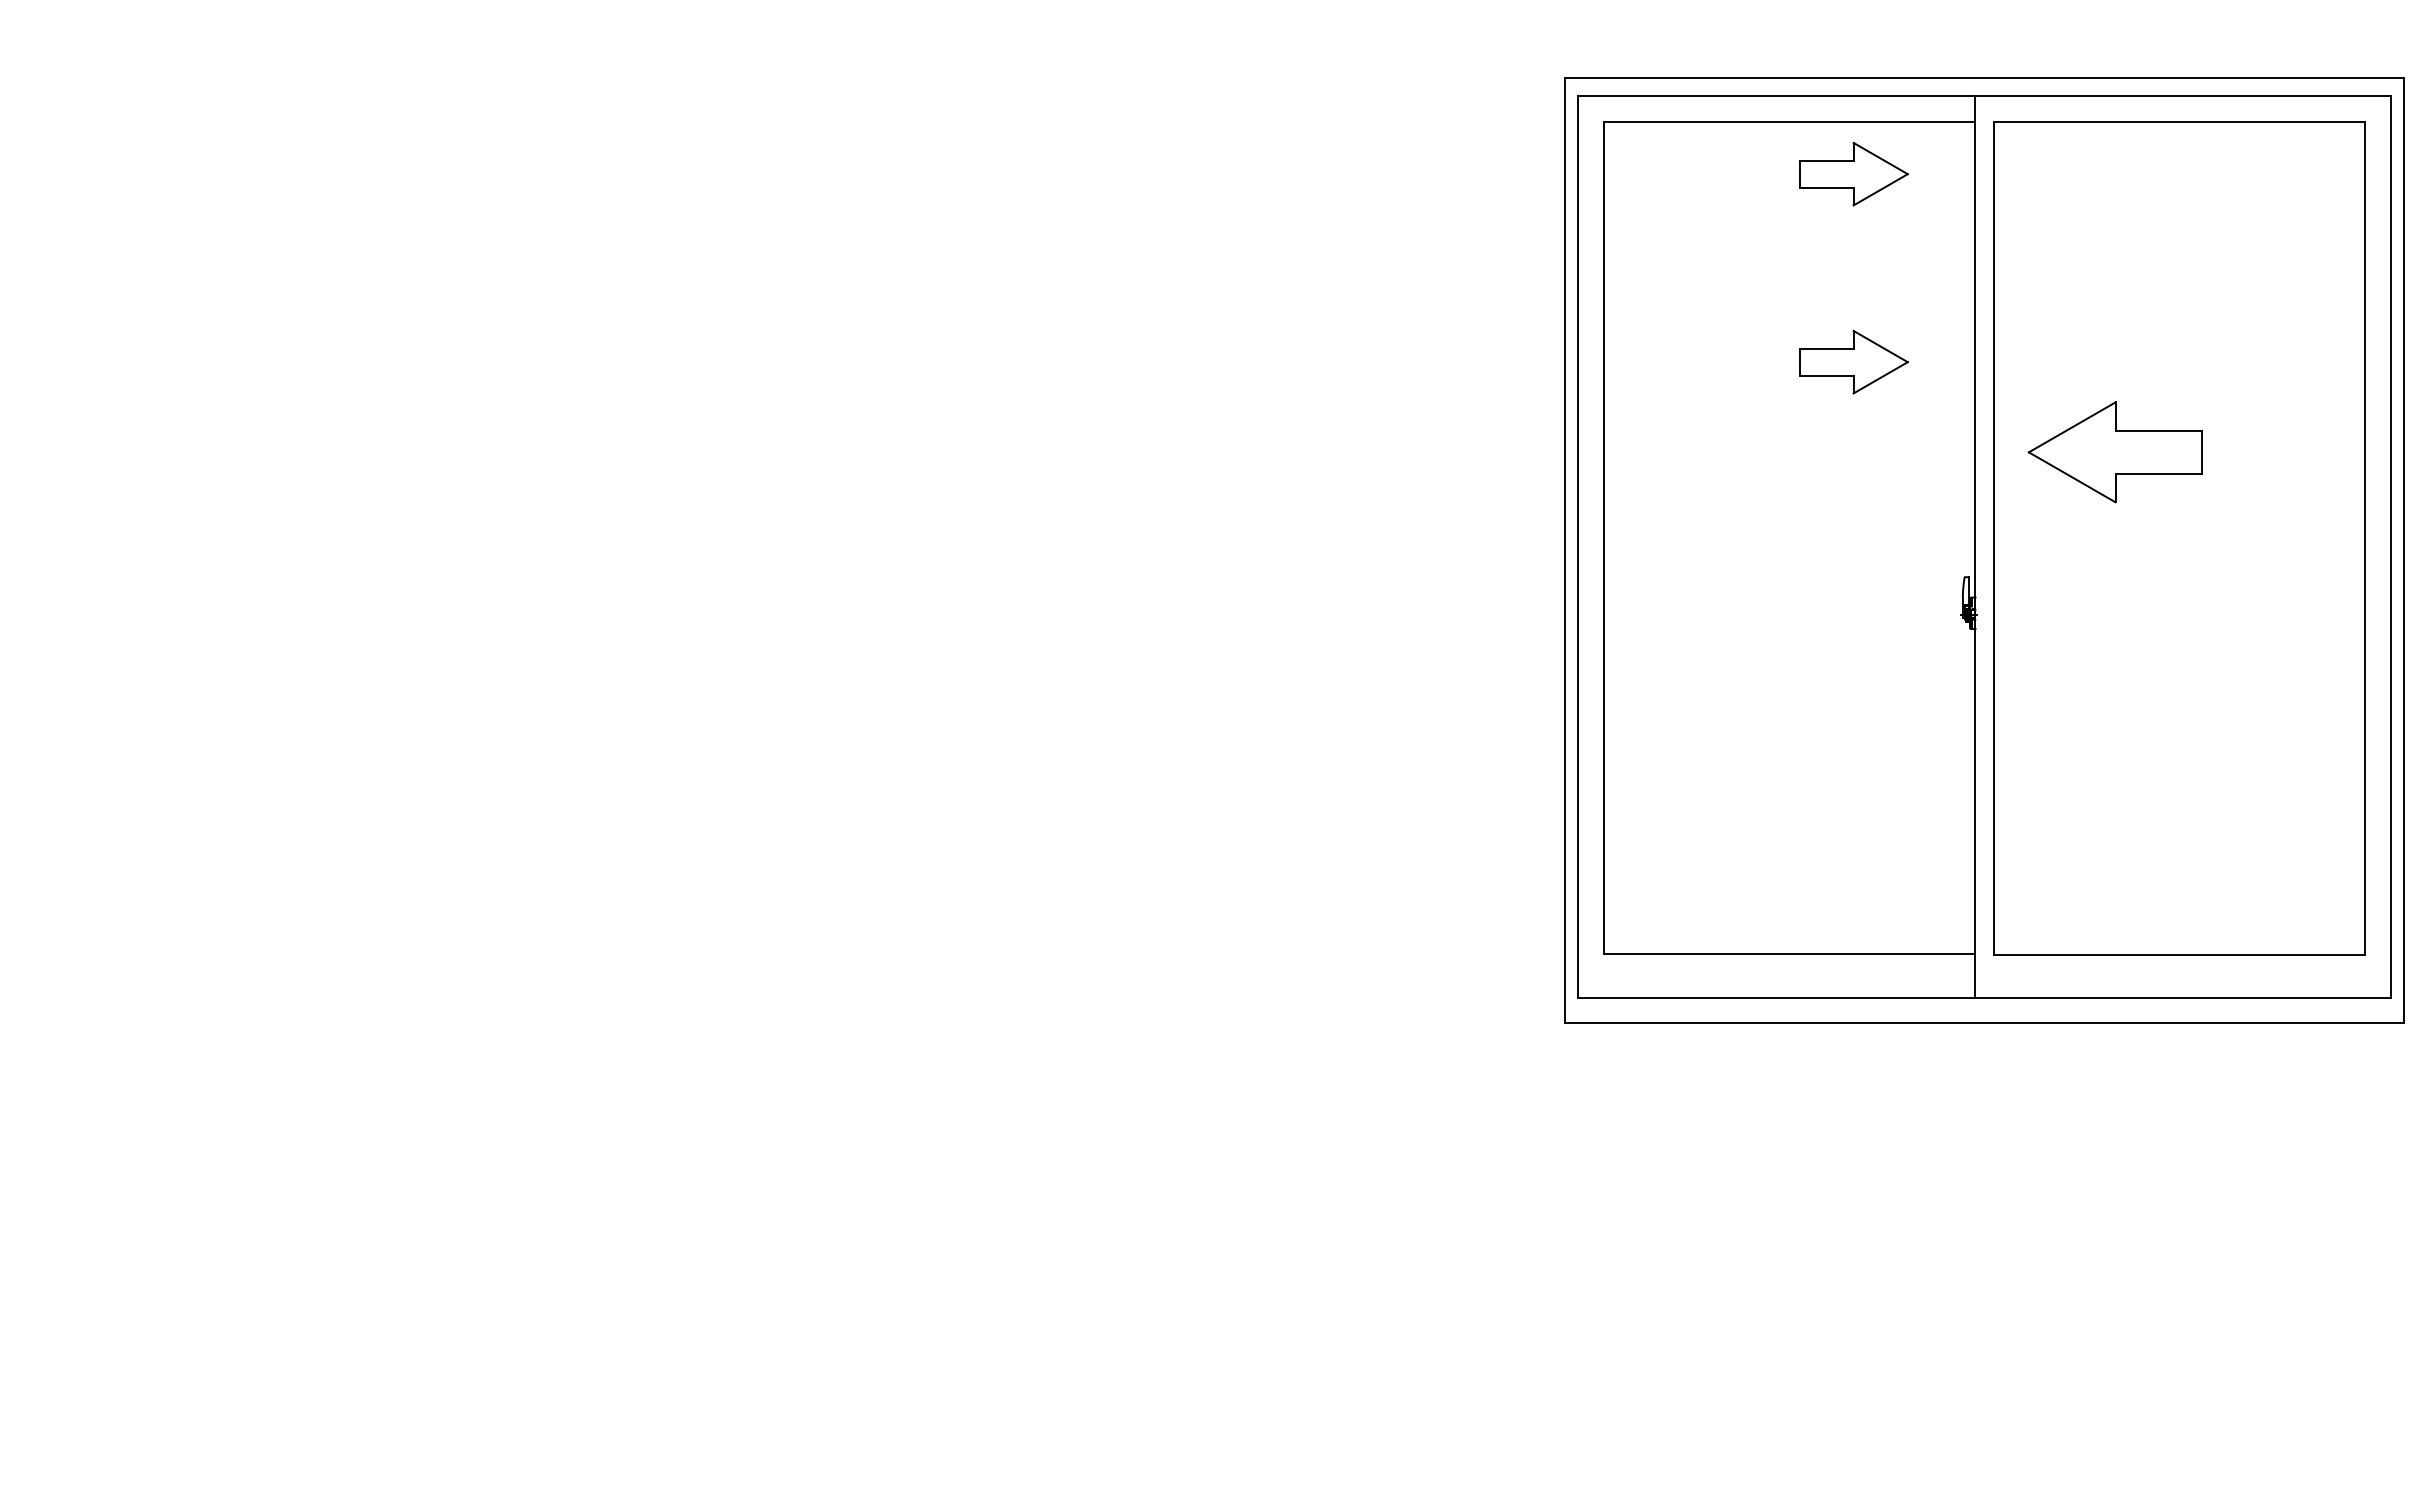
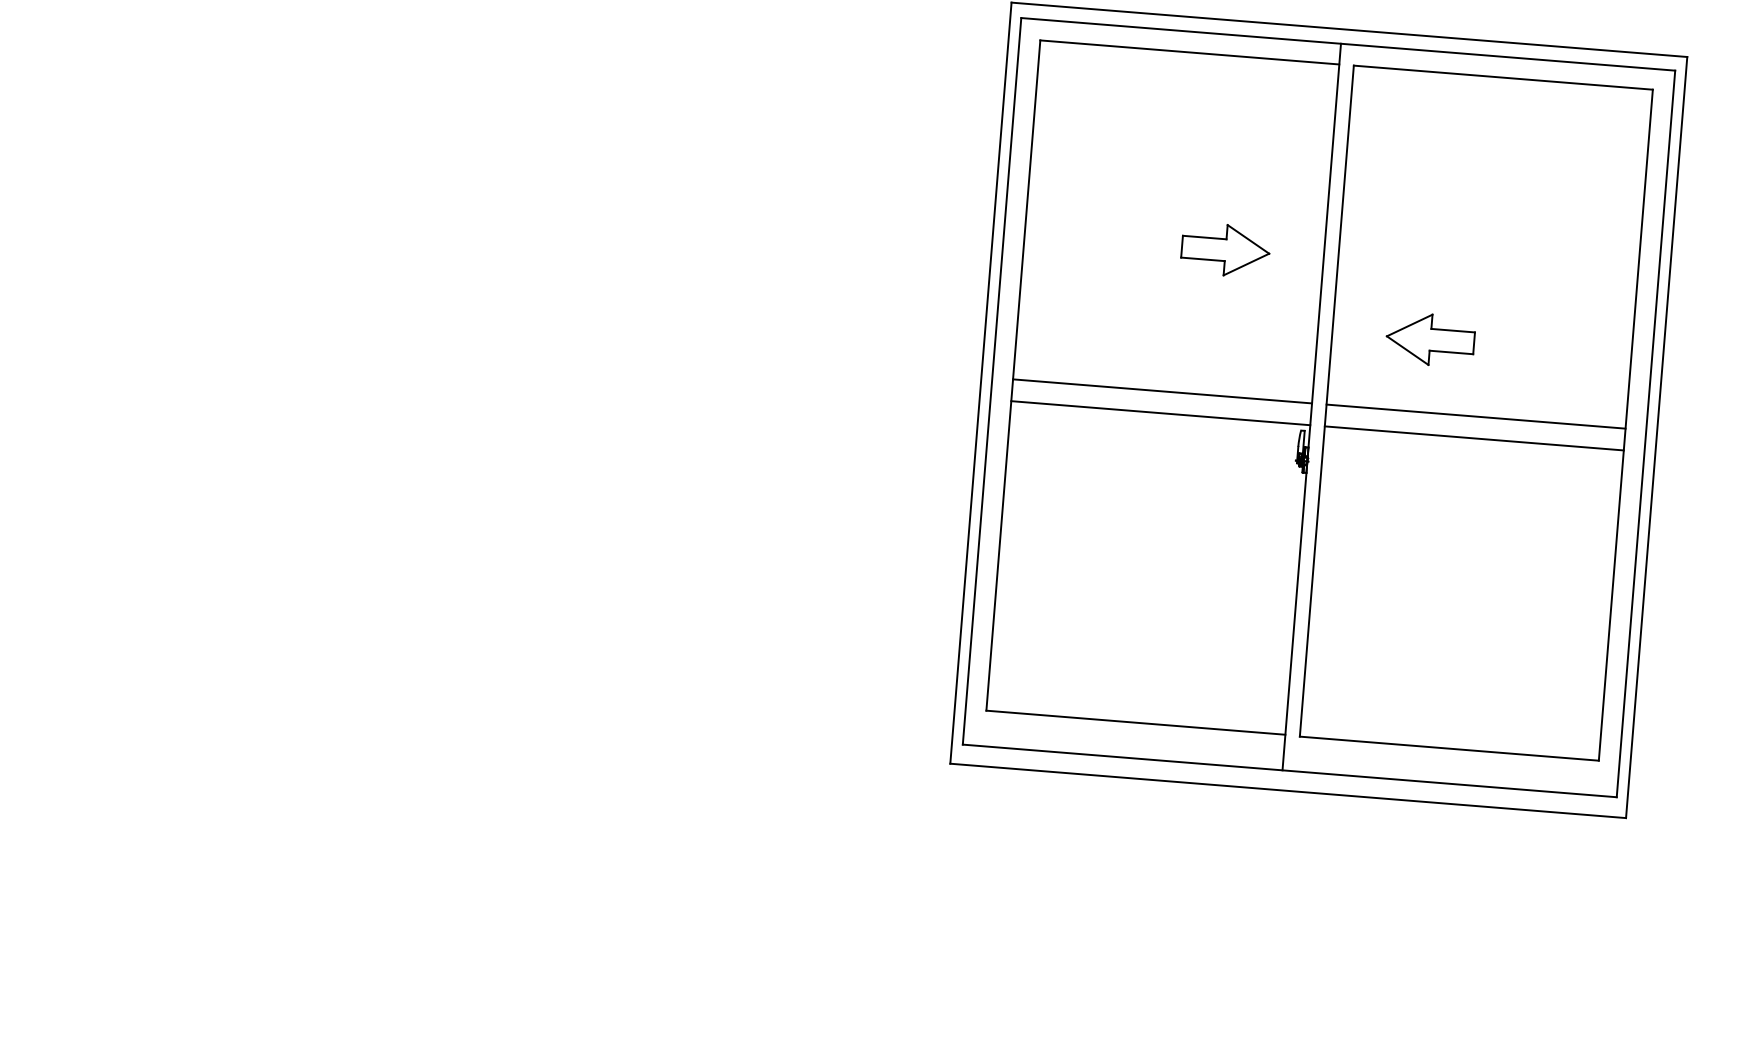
part: (1853, 173) -> (1237, 98), removed
part: (2114, 452) -> (1429, 339), size x0.62
line: (1789, 542) -> (1162, 391), added
line: (2178, 542) -> (1475, 416), added
line: (1789, 569) -> (1160, 413), added
line: (2178, 569) -> (1473, 438), added

